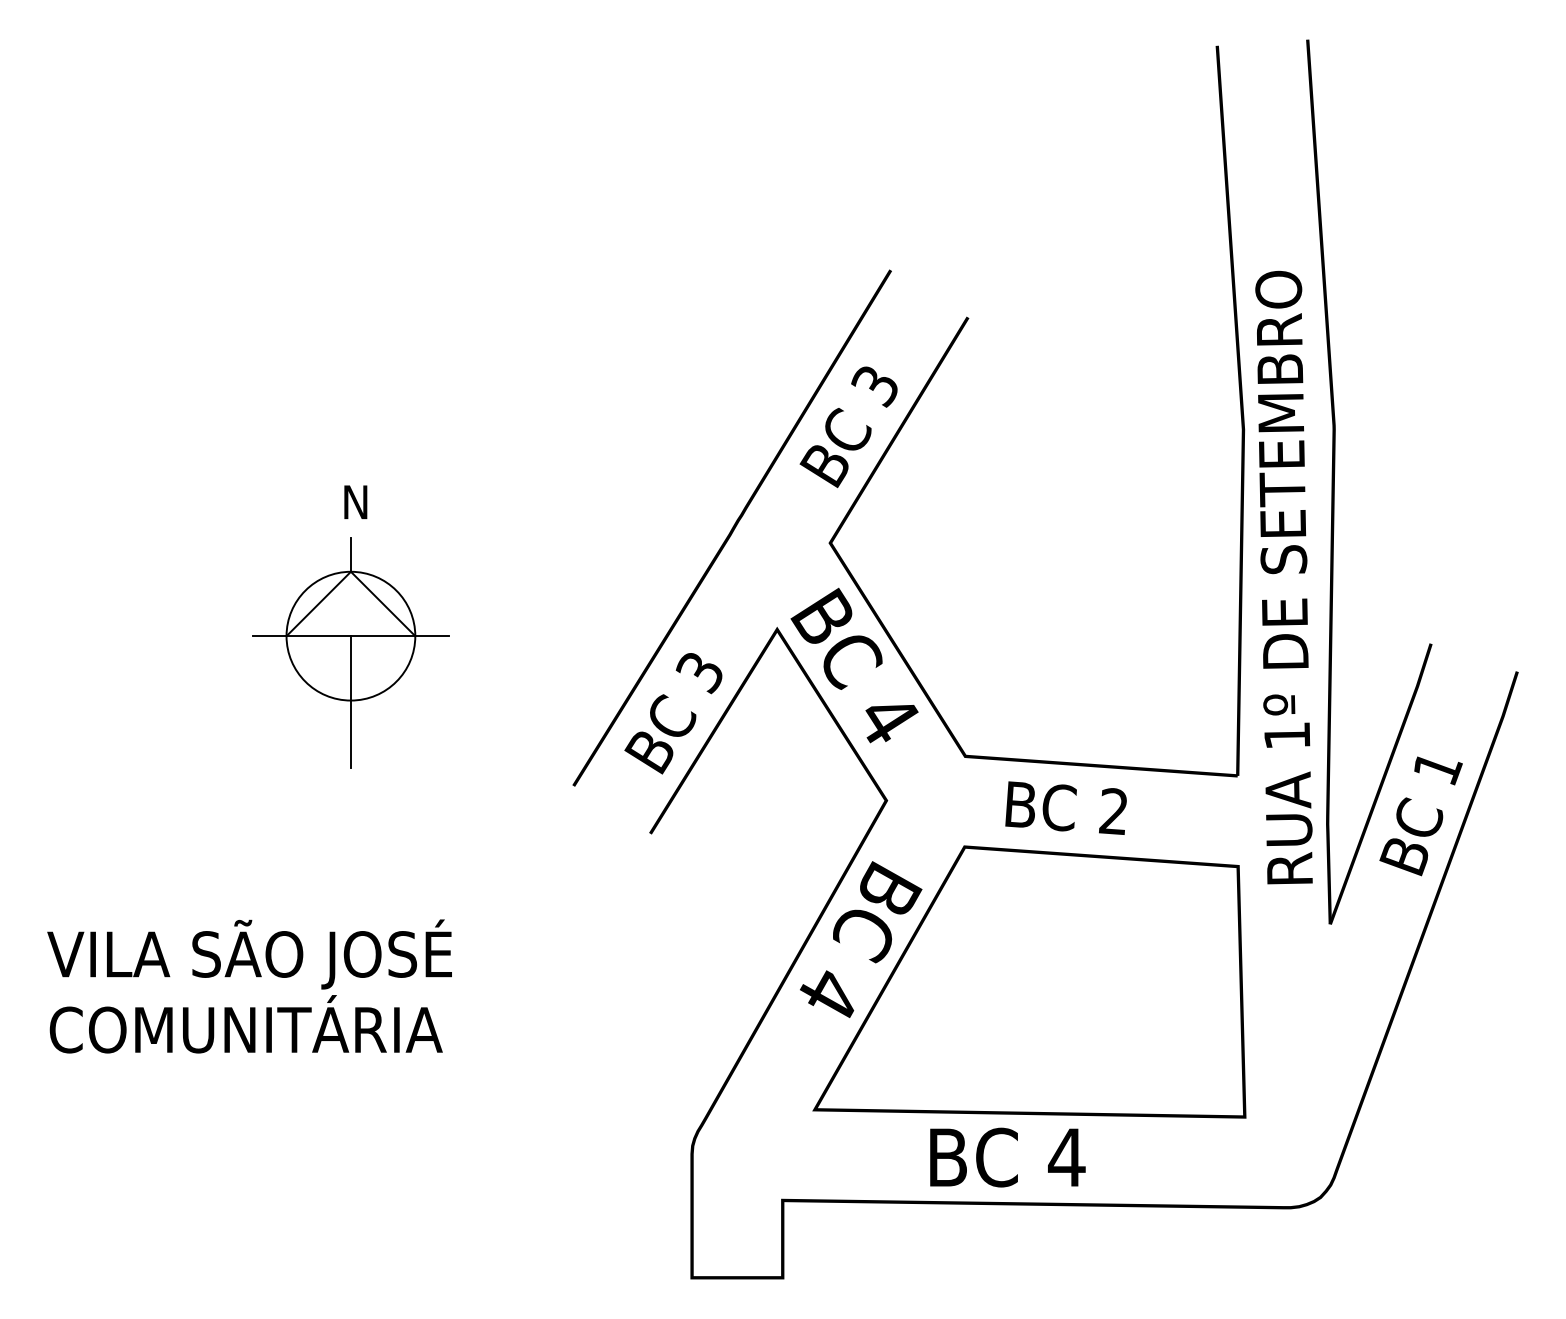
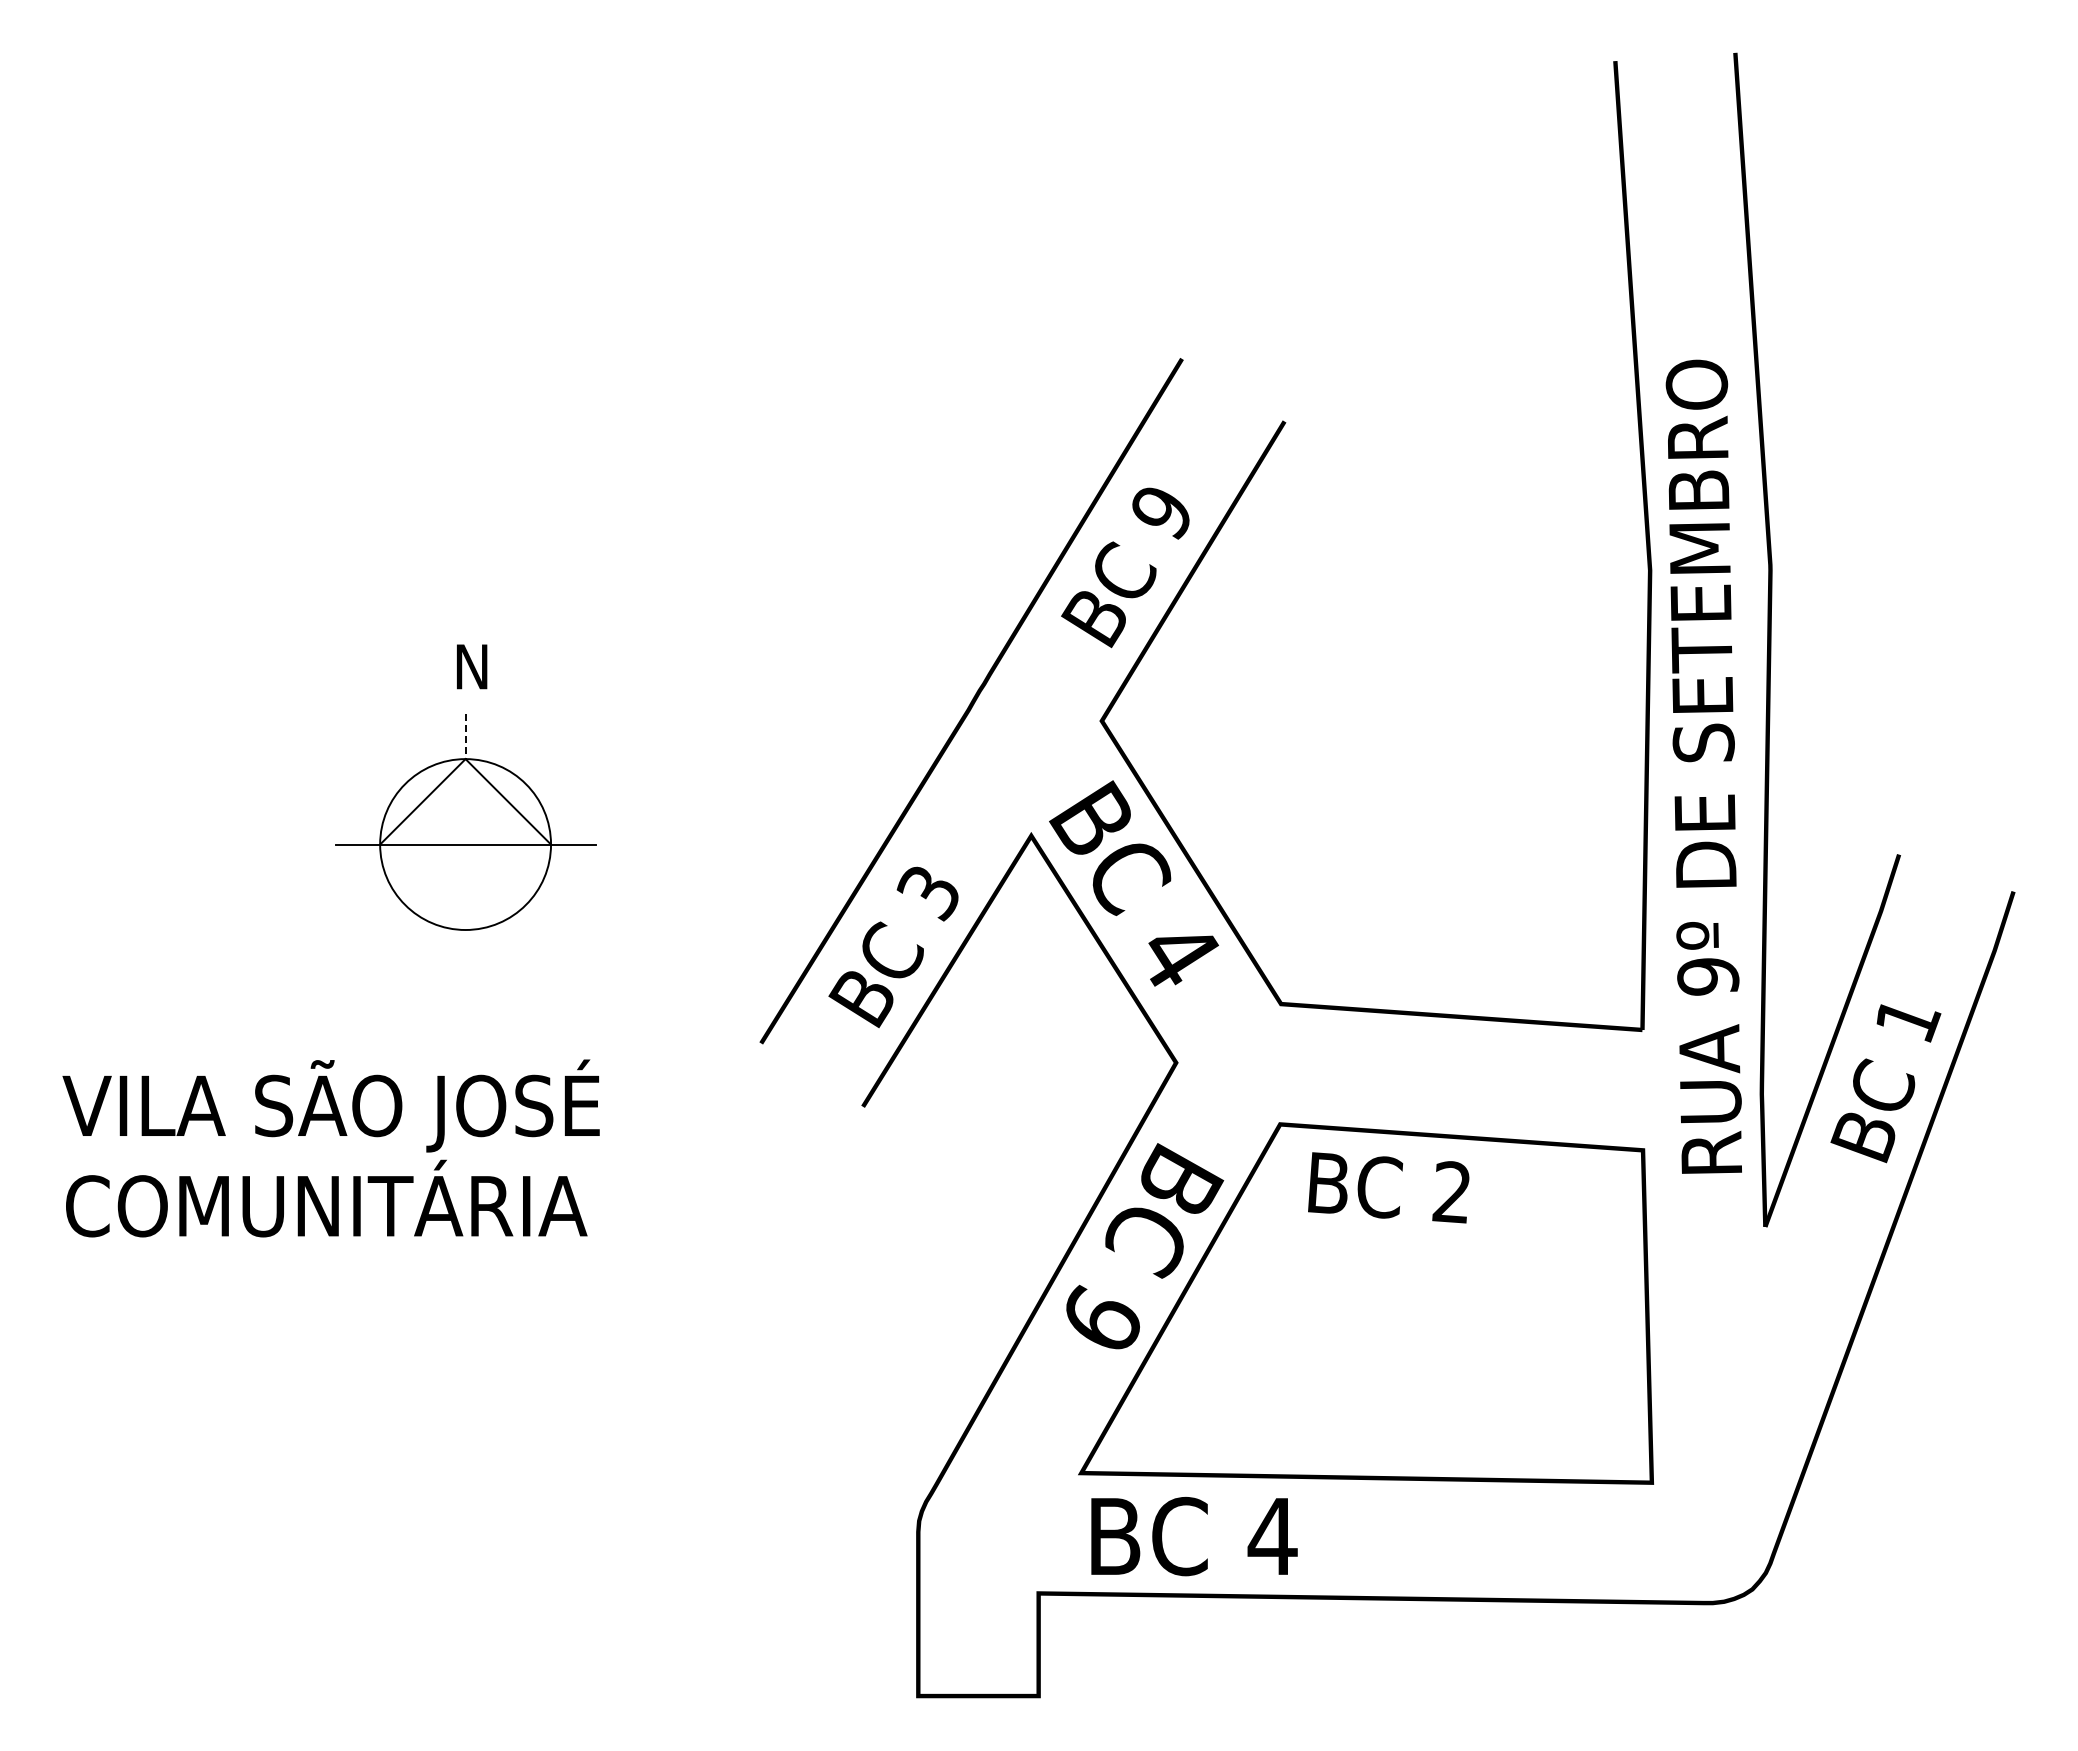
text: (874, 386) -> (1160, 513), 3 -> 9
line: (350, 555) -> (465, 737), solid -> dashed
line: (350, 701) -> (465, 931), removed
text: (1287, 735) -> (1708, 976), 1º -> 9º
text: (1065, 807) -> (1388, 1187), moved
text: (249, 986) -> (330, 1148), moved
text: (829, 992) -> (1100, 1317), 4 -> 9
text: (1007, 1157) -> (1194, 1536), moved

